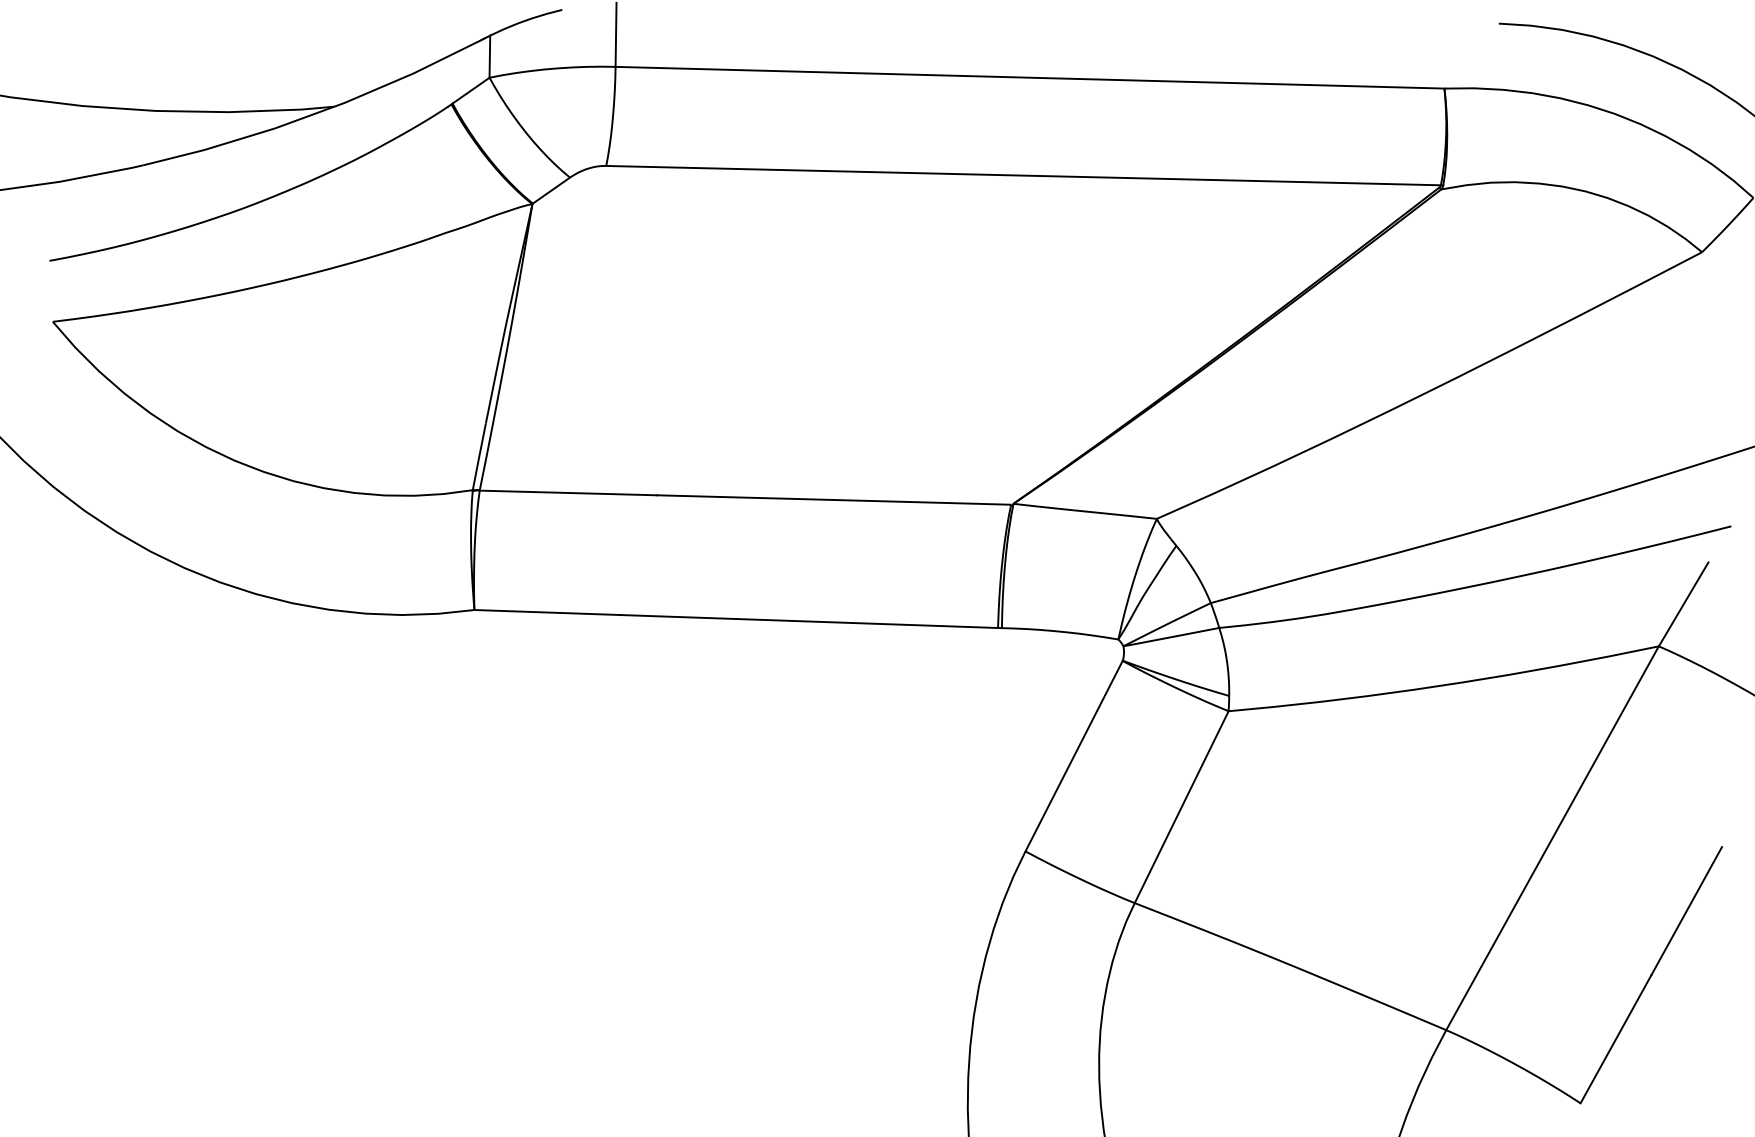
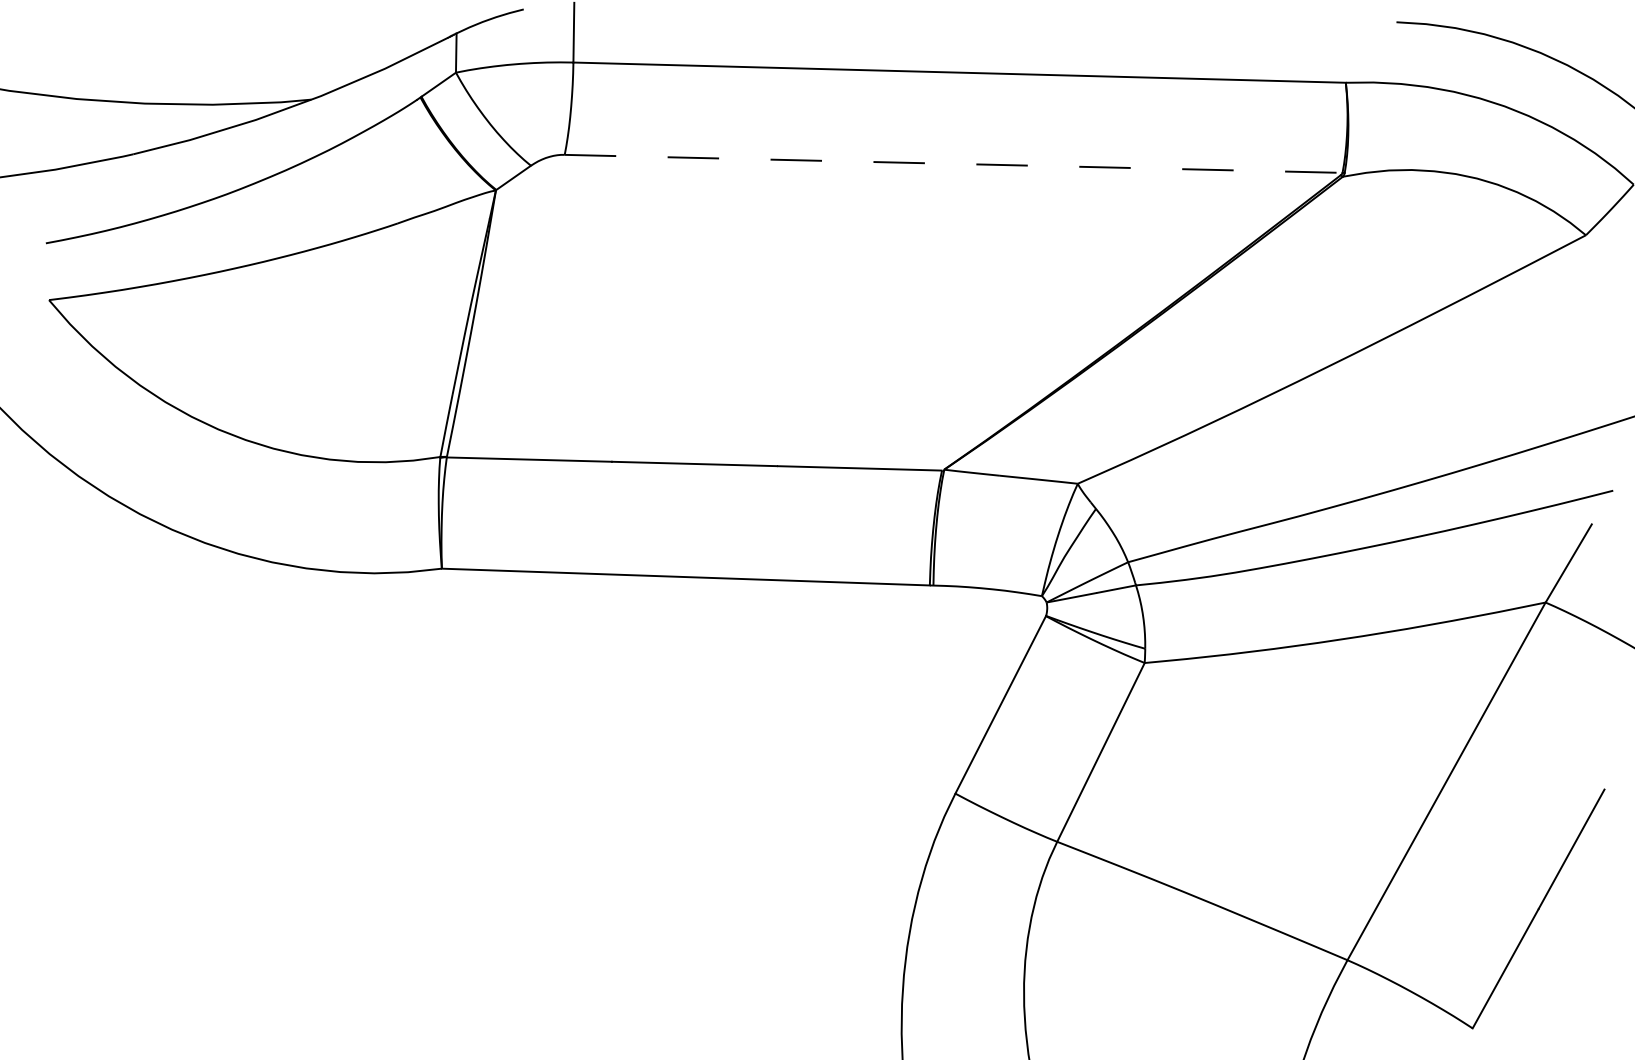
line: (1024, 175) -> (954, 163), solid -> dashed

